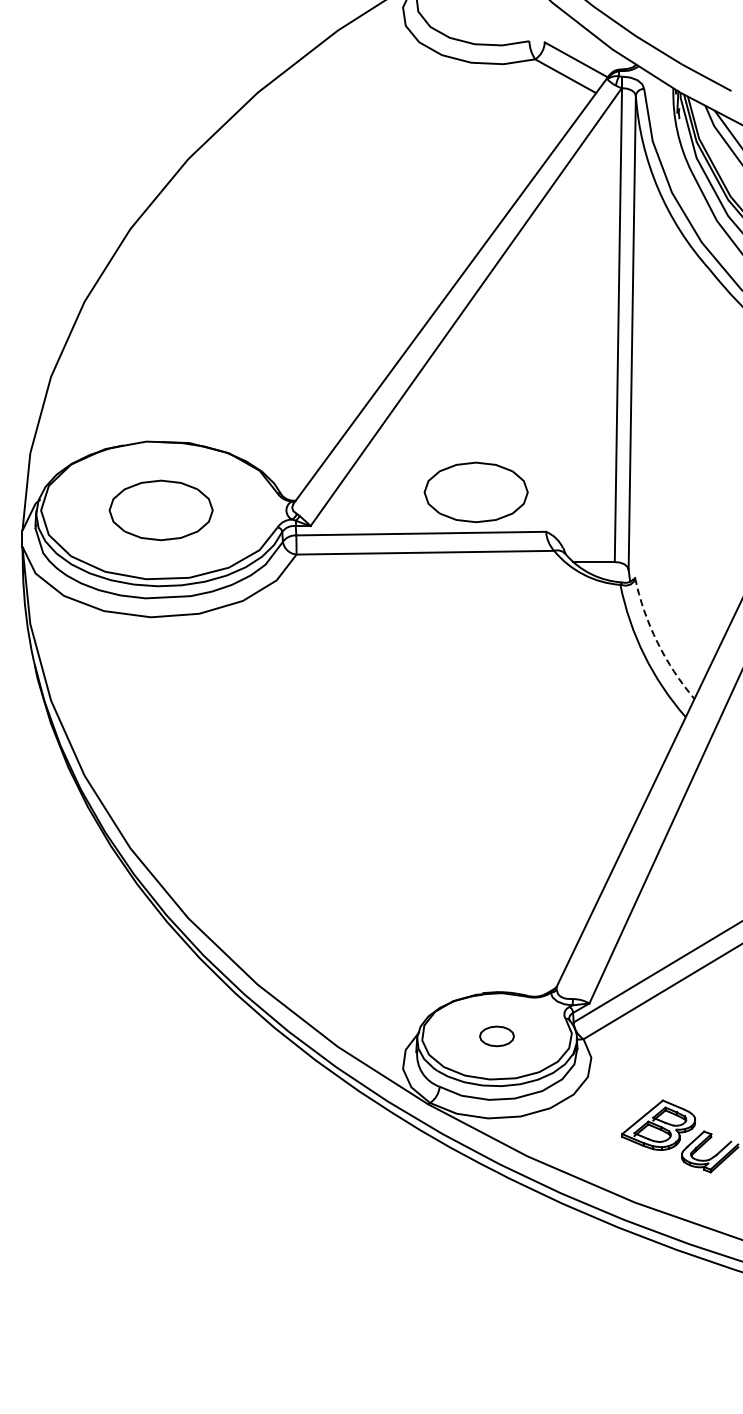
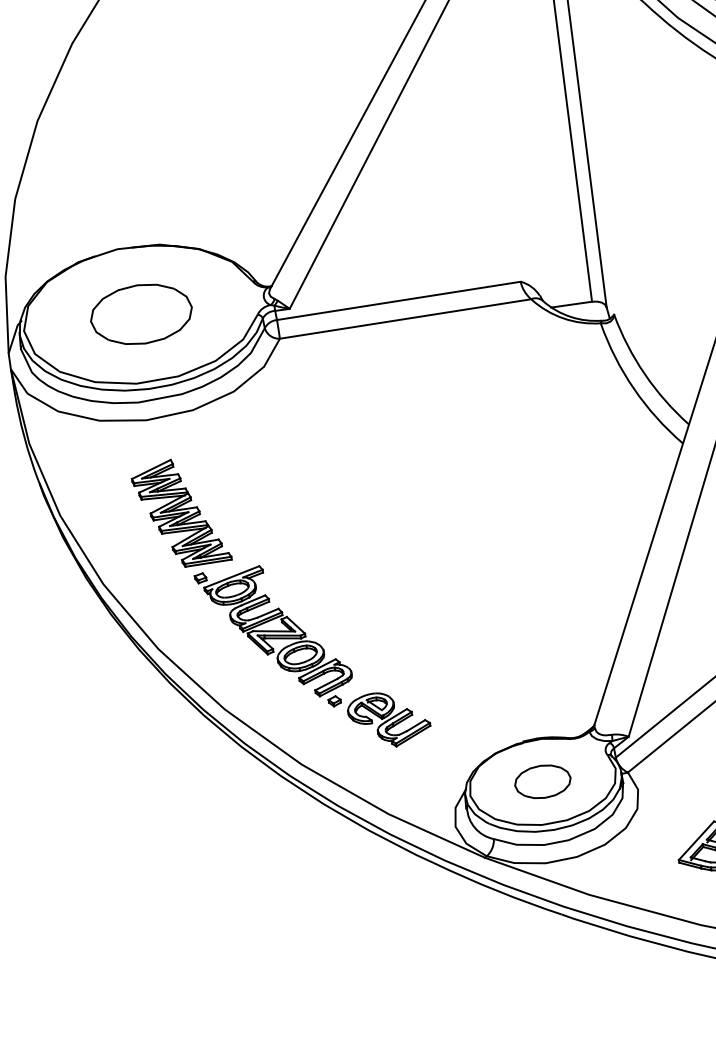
part: (475, 492) -> (446, 253), removed
arc: (657, 642) -> (644, 374), dashed -> solid
part: (260, 819) -> (281, 602), added
part: (496, 1036) -> (542, 782), size x1.67

